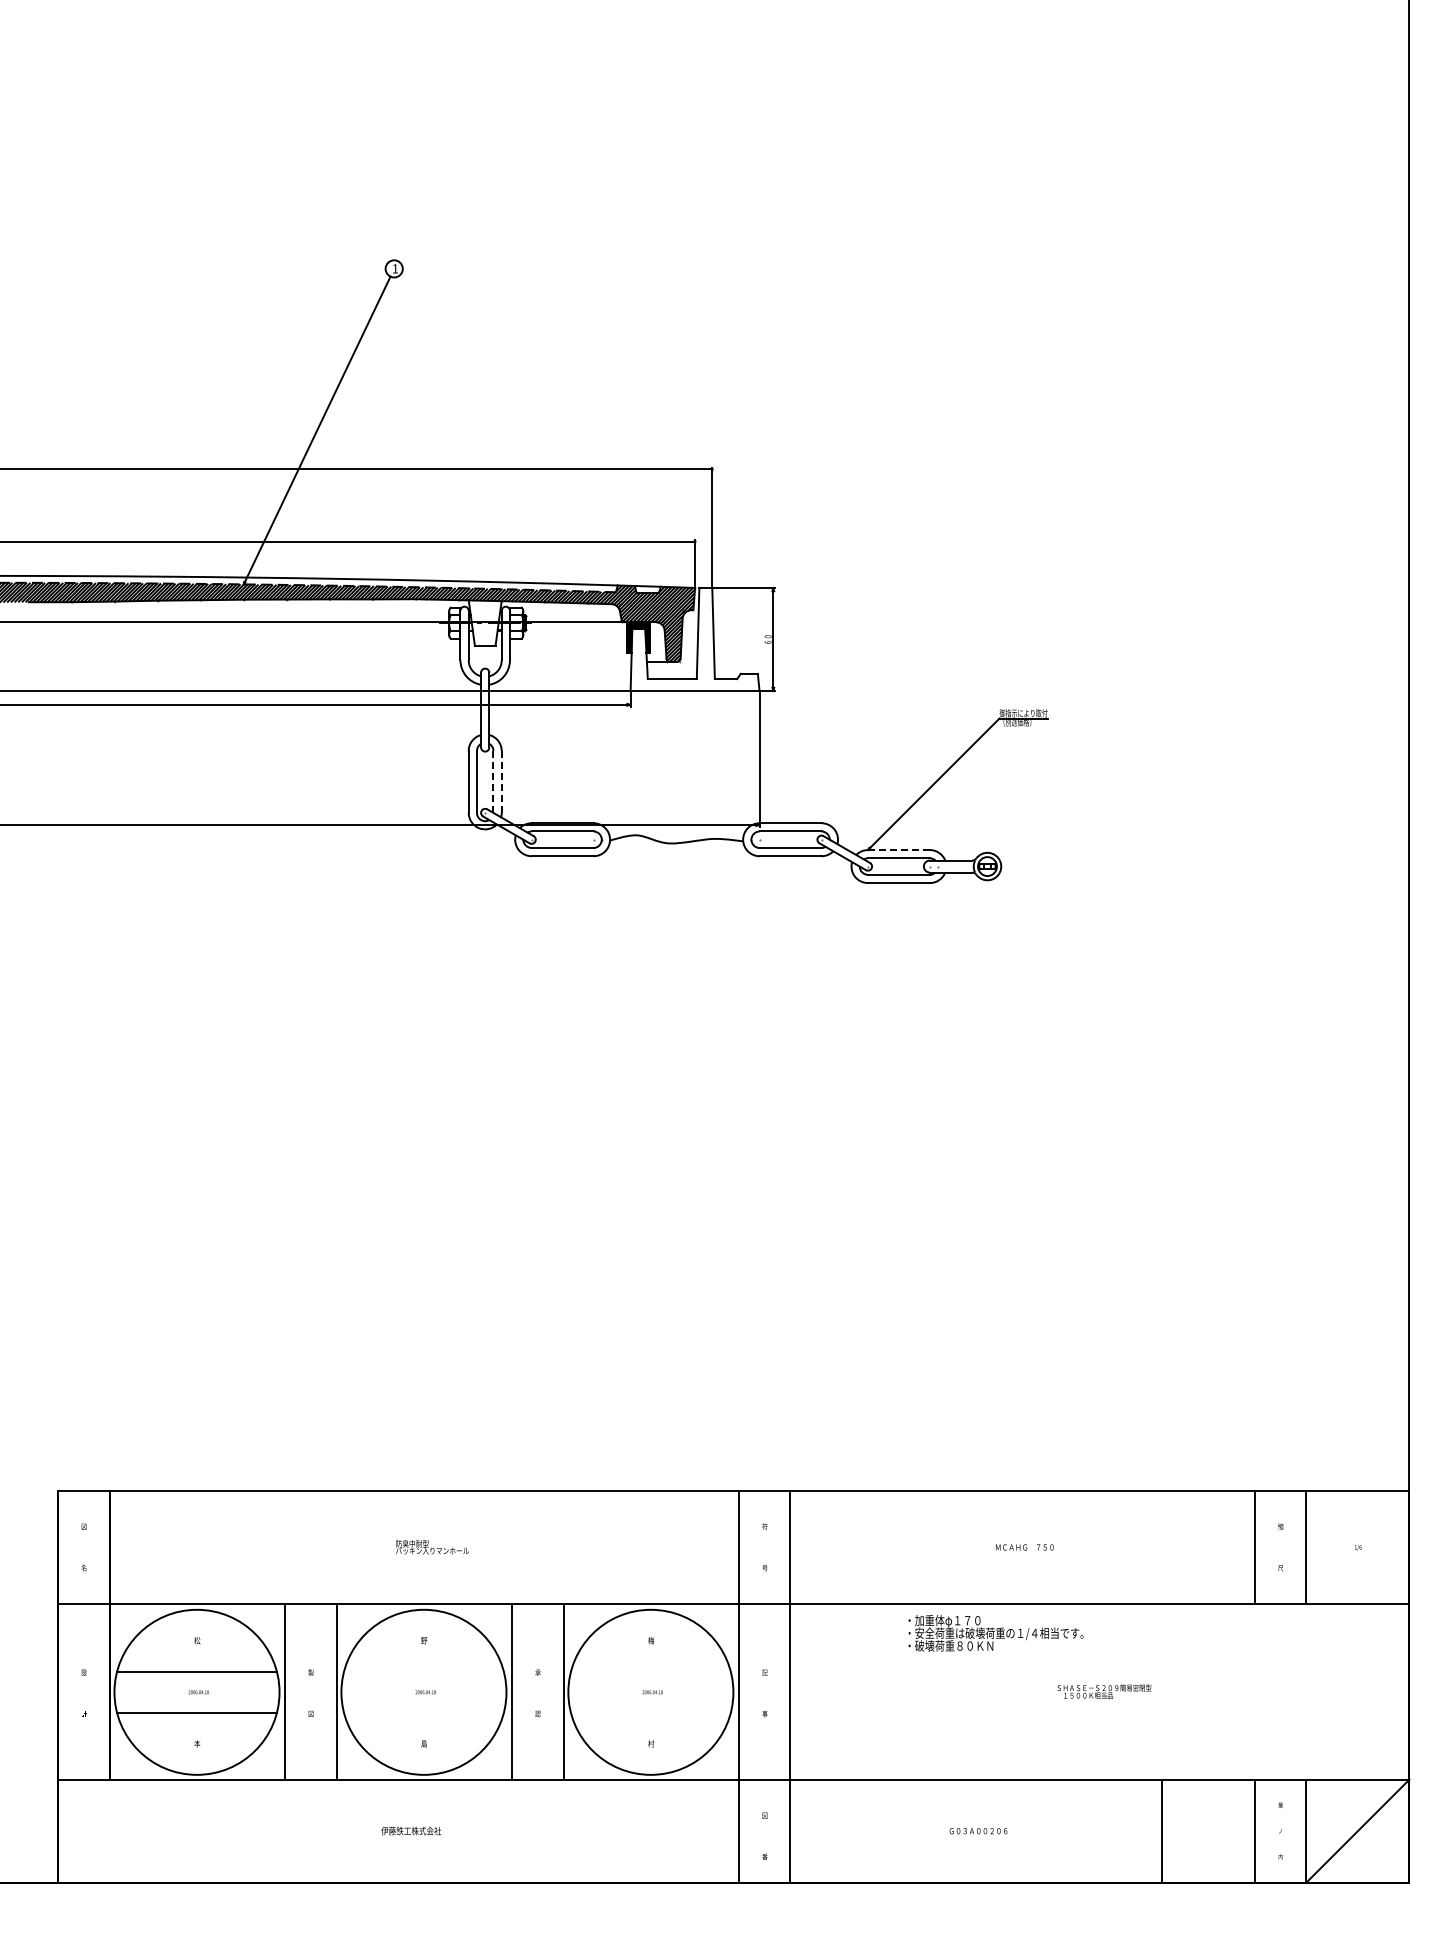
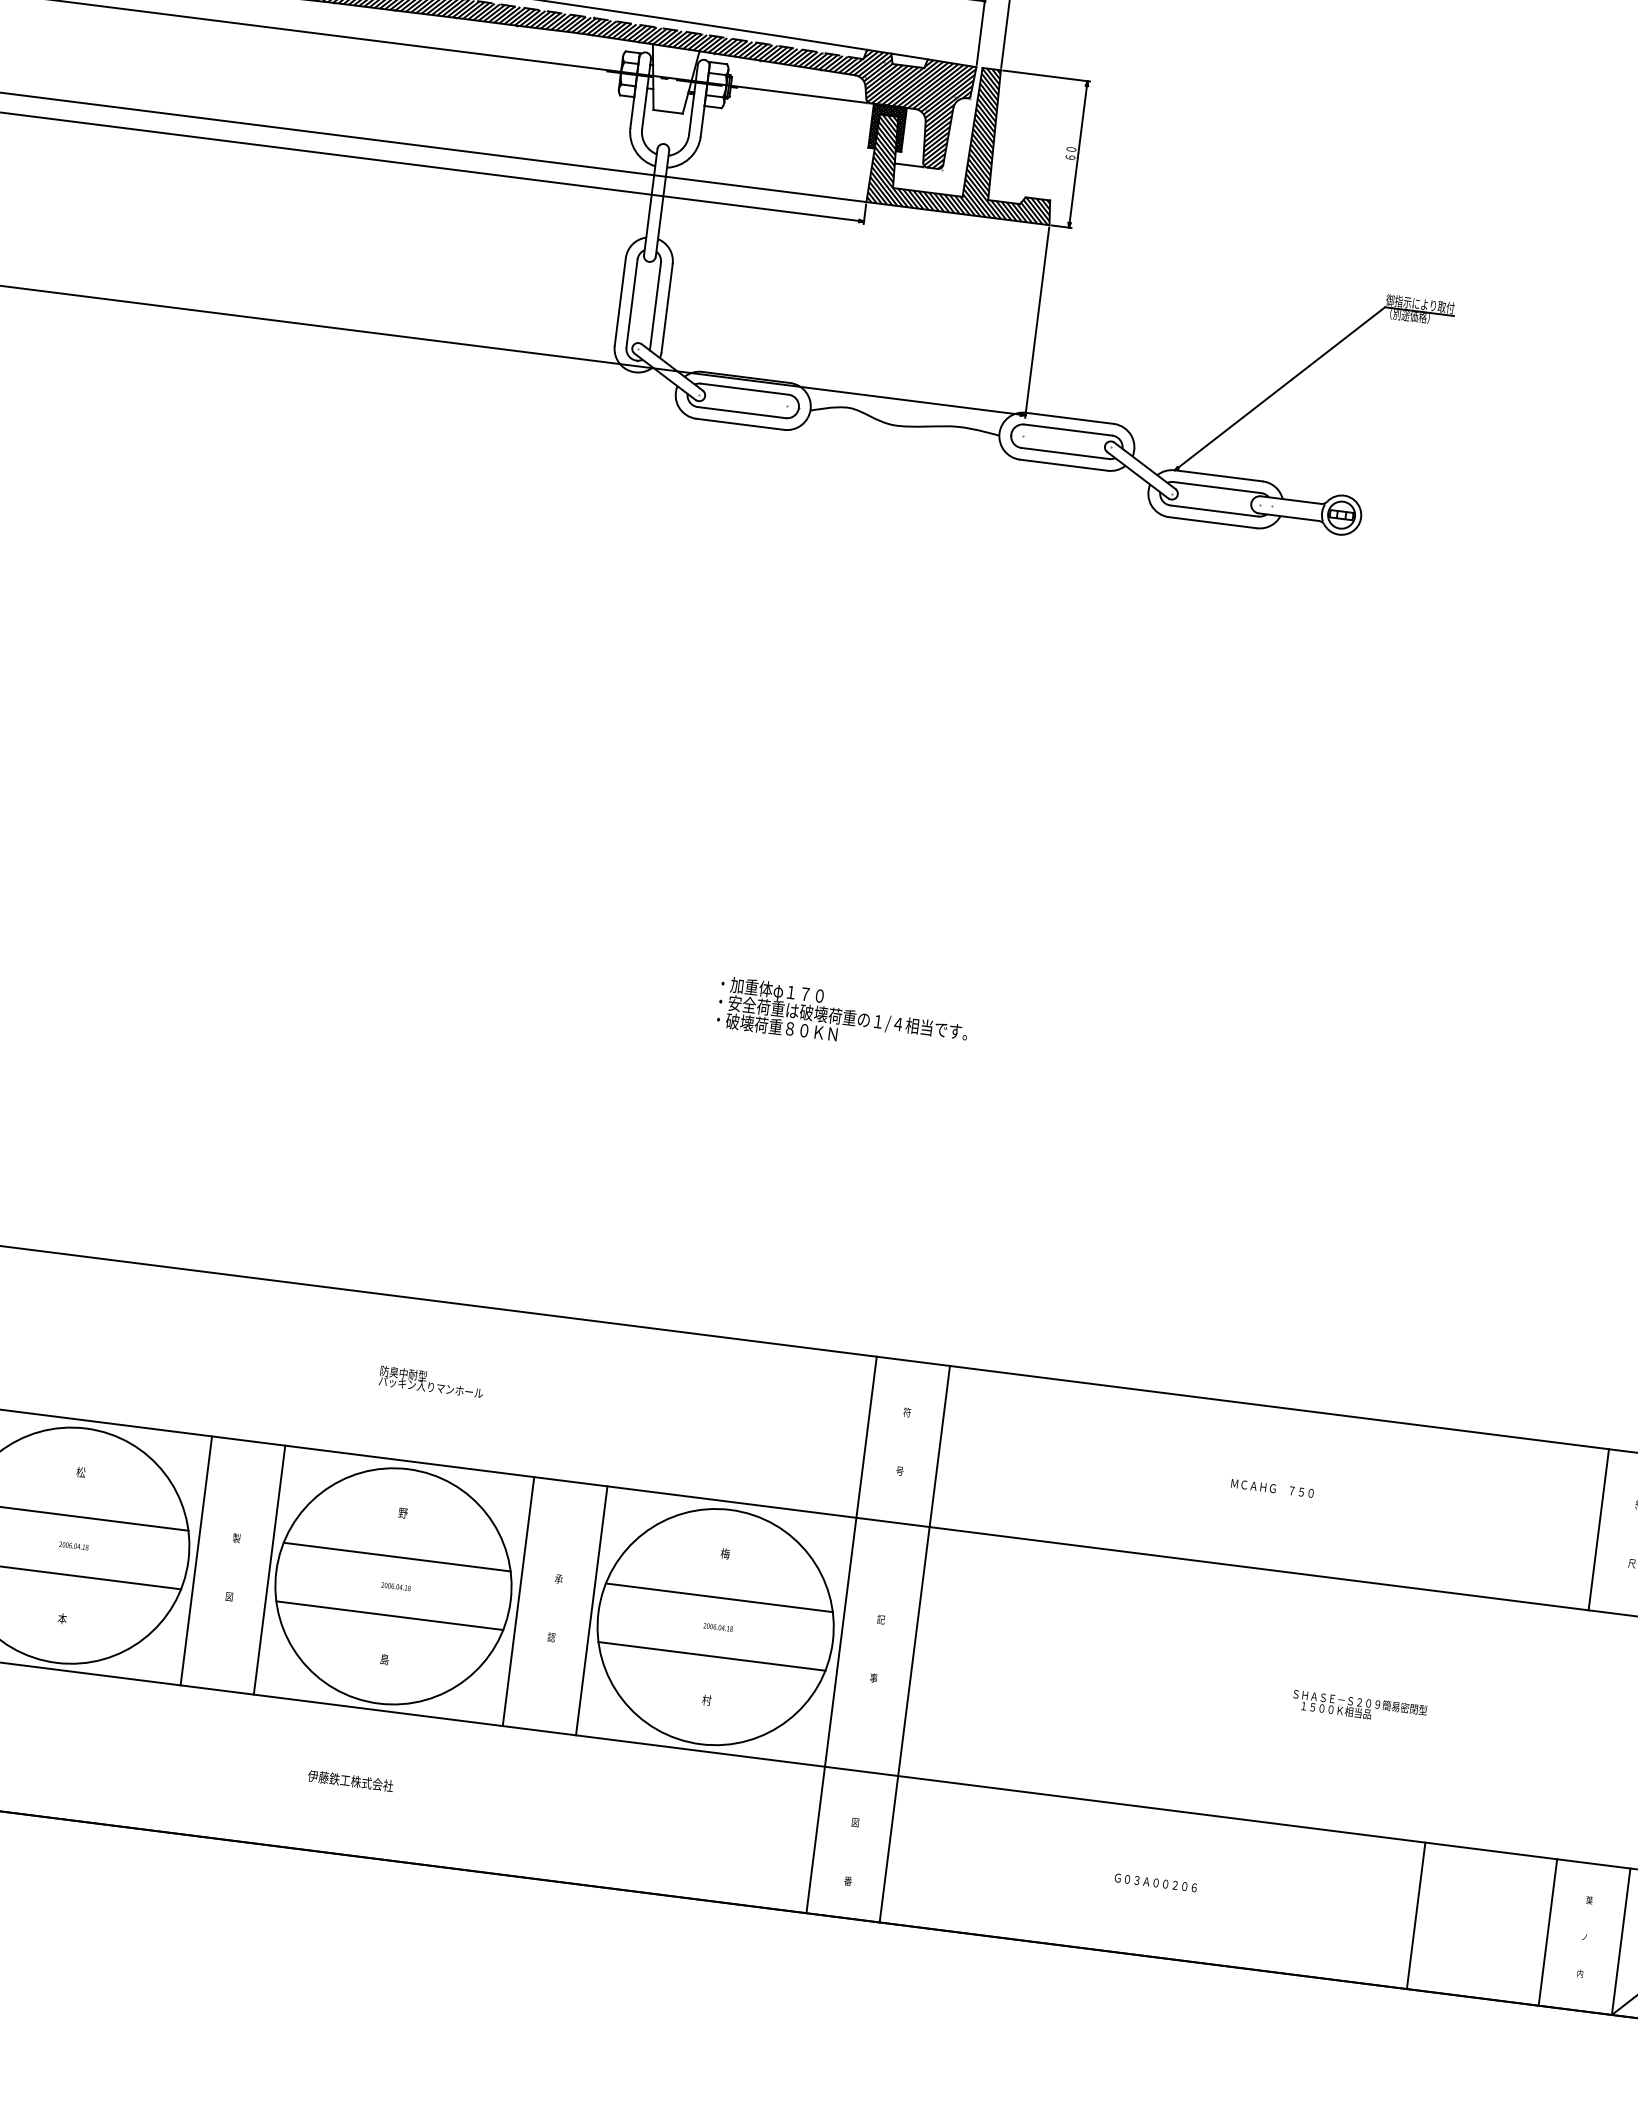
hatch: (694, 639) -> (966, 140), added
line: (493, 781) -> (655, 305), dashed -> solid
line: (501, 781) -> (666, 307), dashed -> solid
line: (898, 850) -> (1218, 476), dashed -> solid
text: (995, 1633) -> (842, 1017), moved
line: (423, 1671) -> (396, 1556), added
line: (650, 1671) -> (718, 1597), added
line: (423, 1712) -> (389, 1614), added
line: (650, 1712) -> (711, 1655), added

